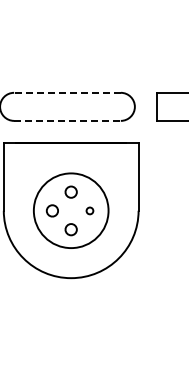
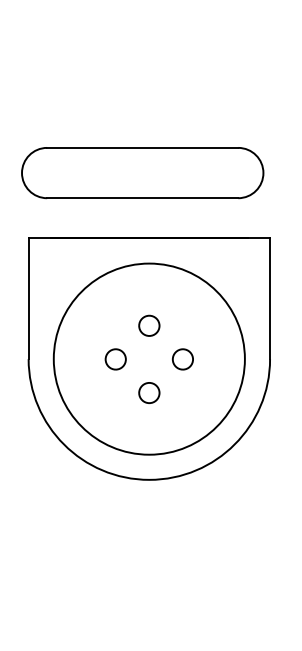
line: (67, 92) -> (142, 147), dashed -> solid
line: (67, 120) -> (142, 197), dashed -> solid
circle: (70, 210) -> (148, 358), size x1.43
part: (89, 210) -> (182, 358), size x1.67

